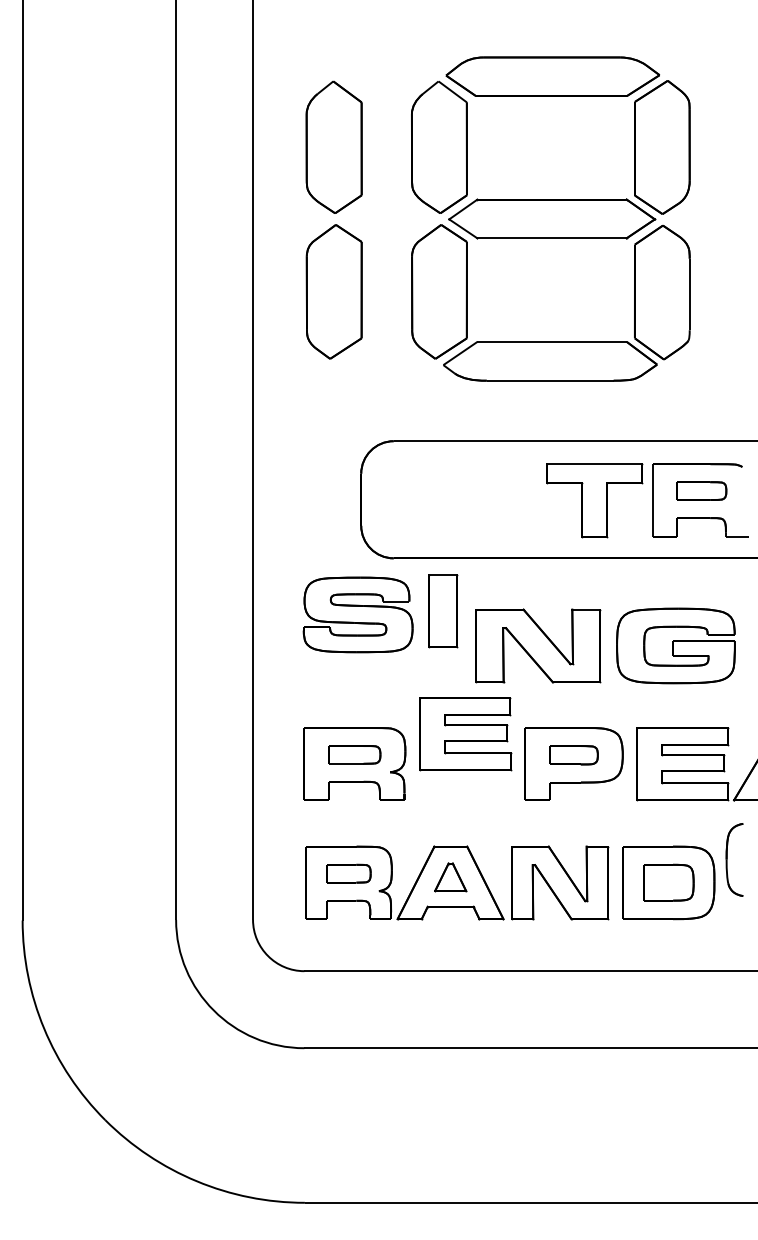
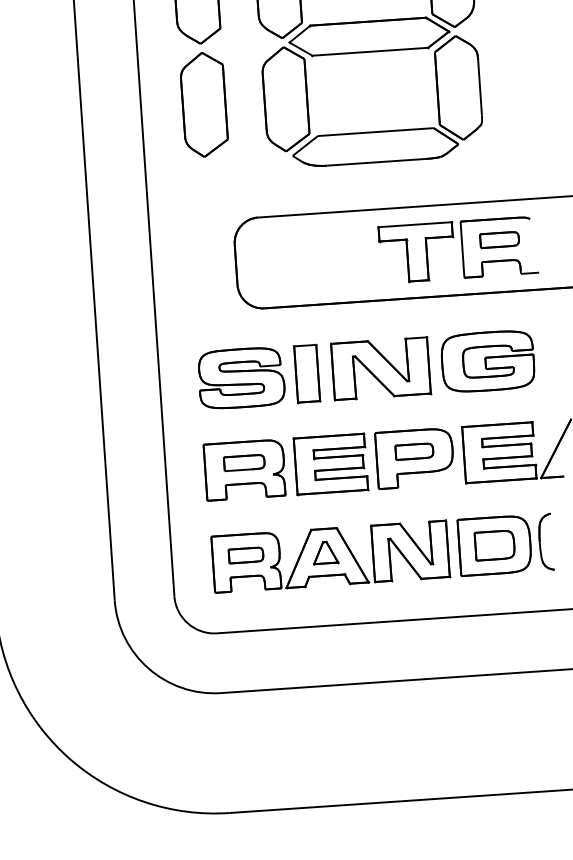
part: (443, 611) -> (307, 374), moved
part: (357, 614) -> (240, 377), moved
part: (465, 734) -> (330, 464), moved
part: (727, 859) -> (540, 542), moved

